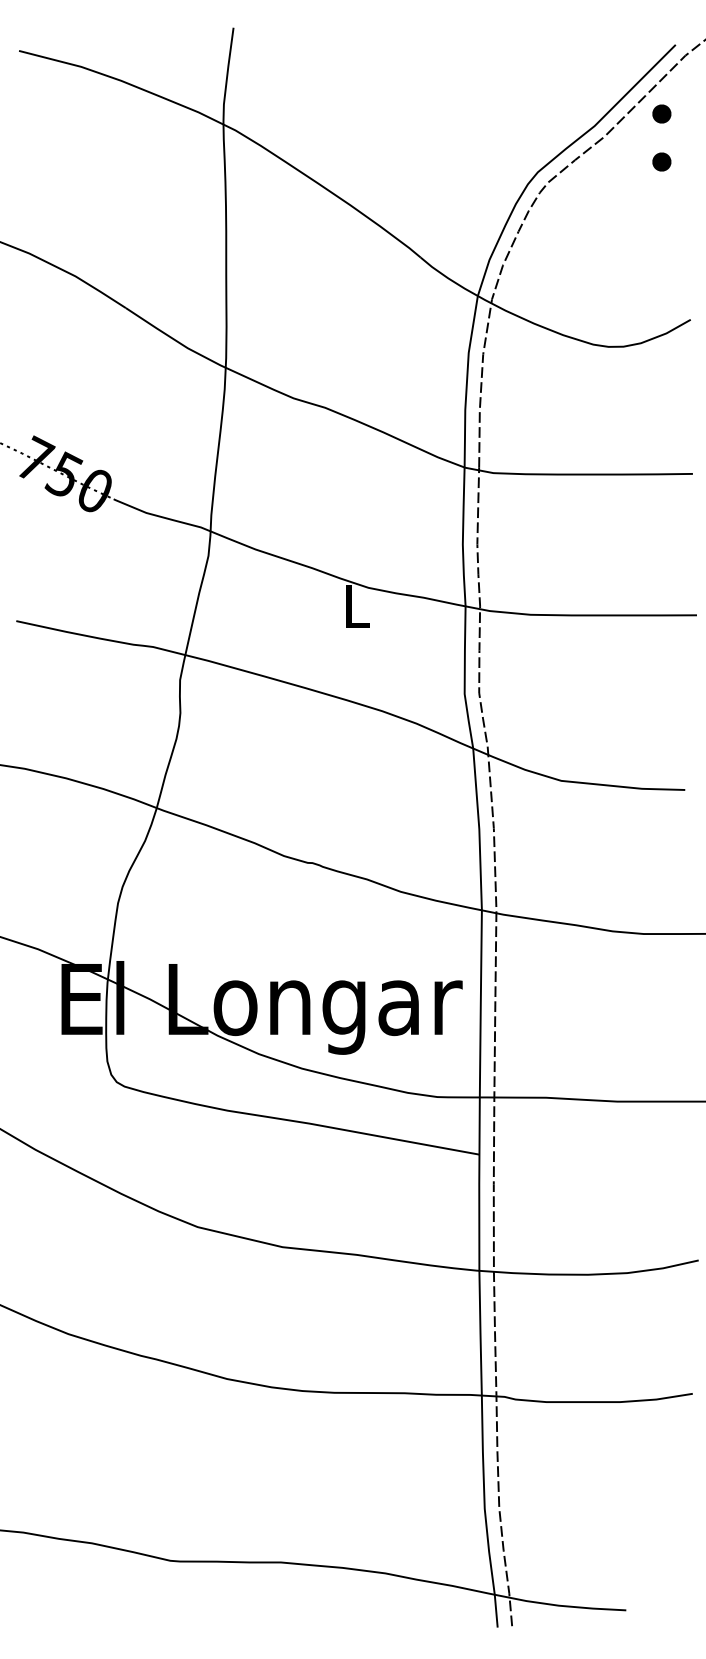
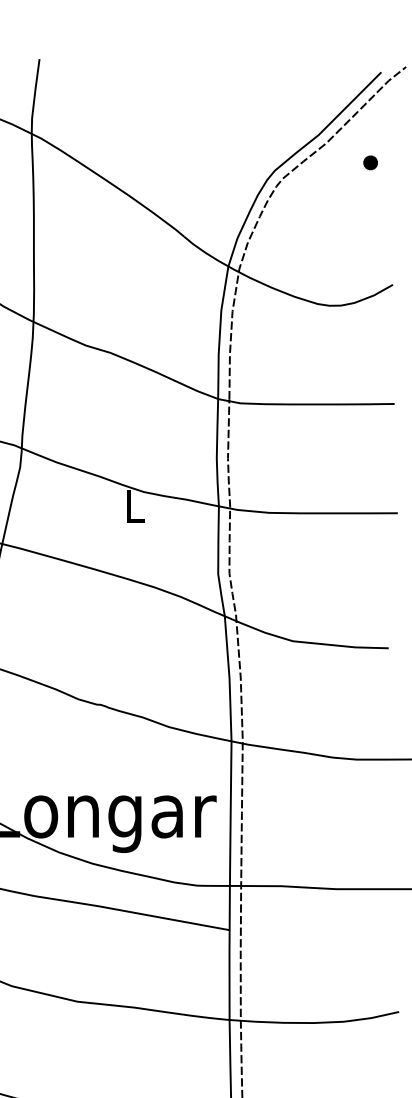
part: (661, 113) -> (370, 125), removed

